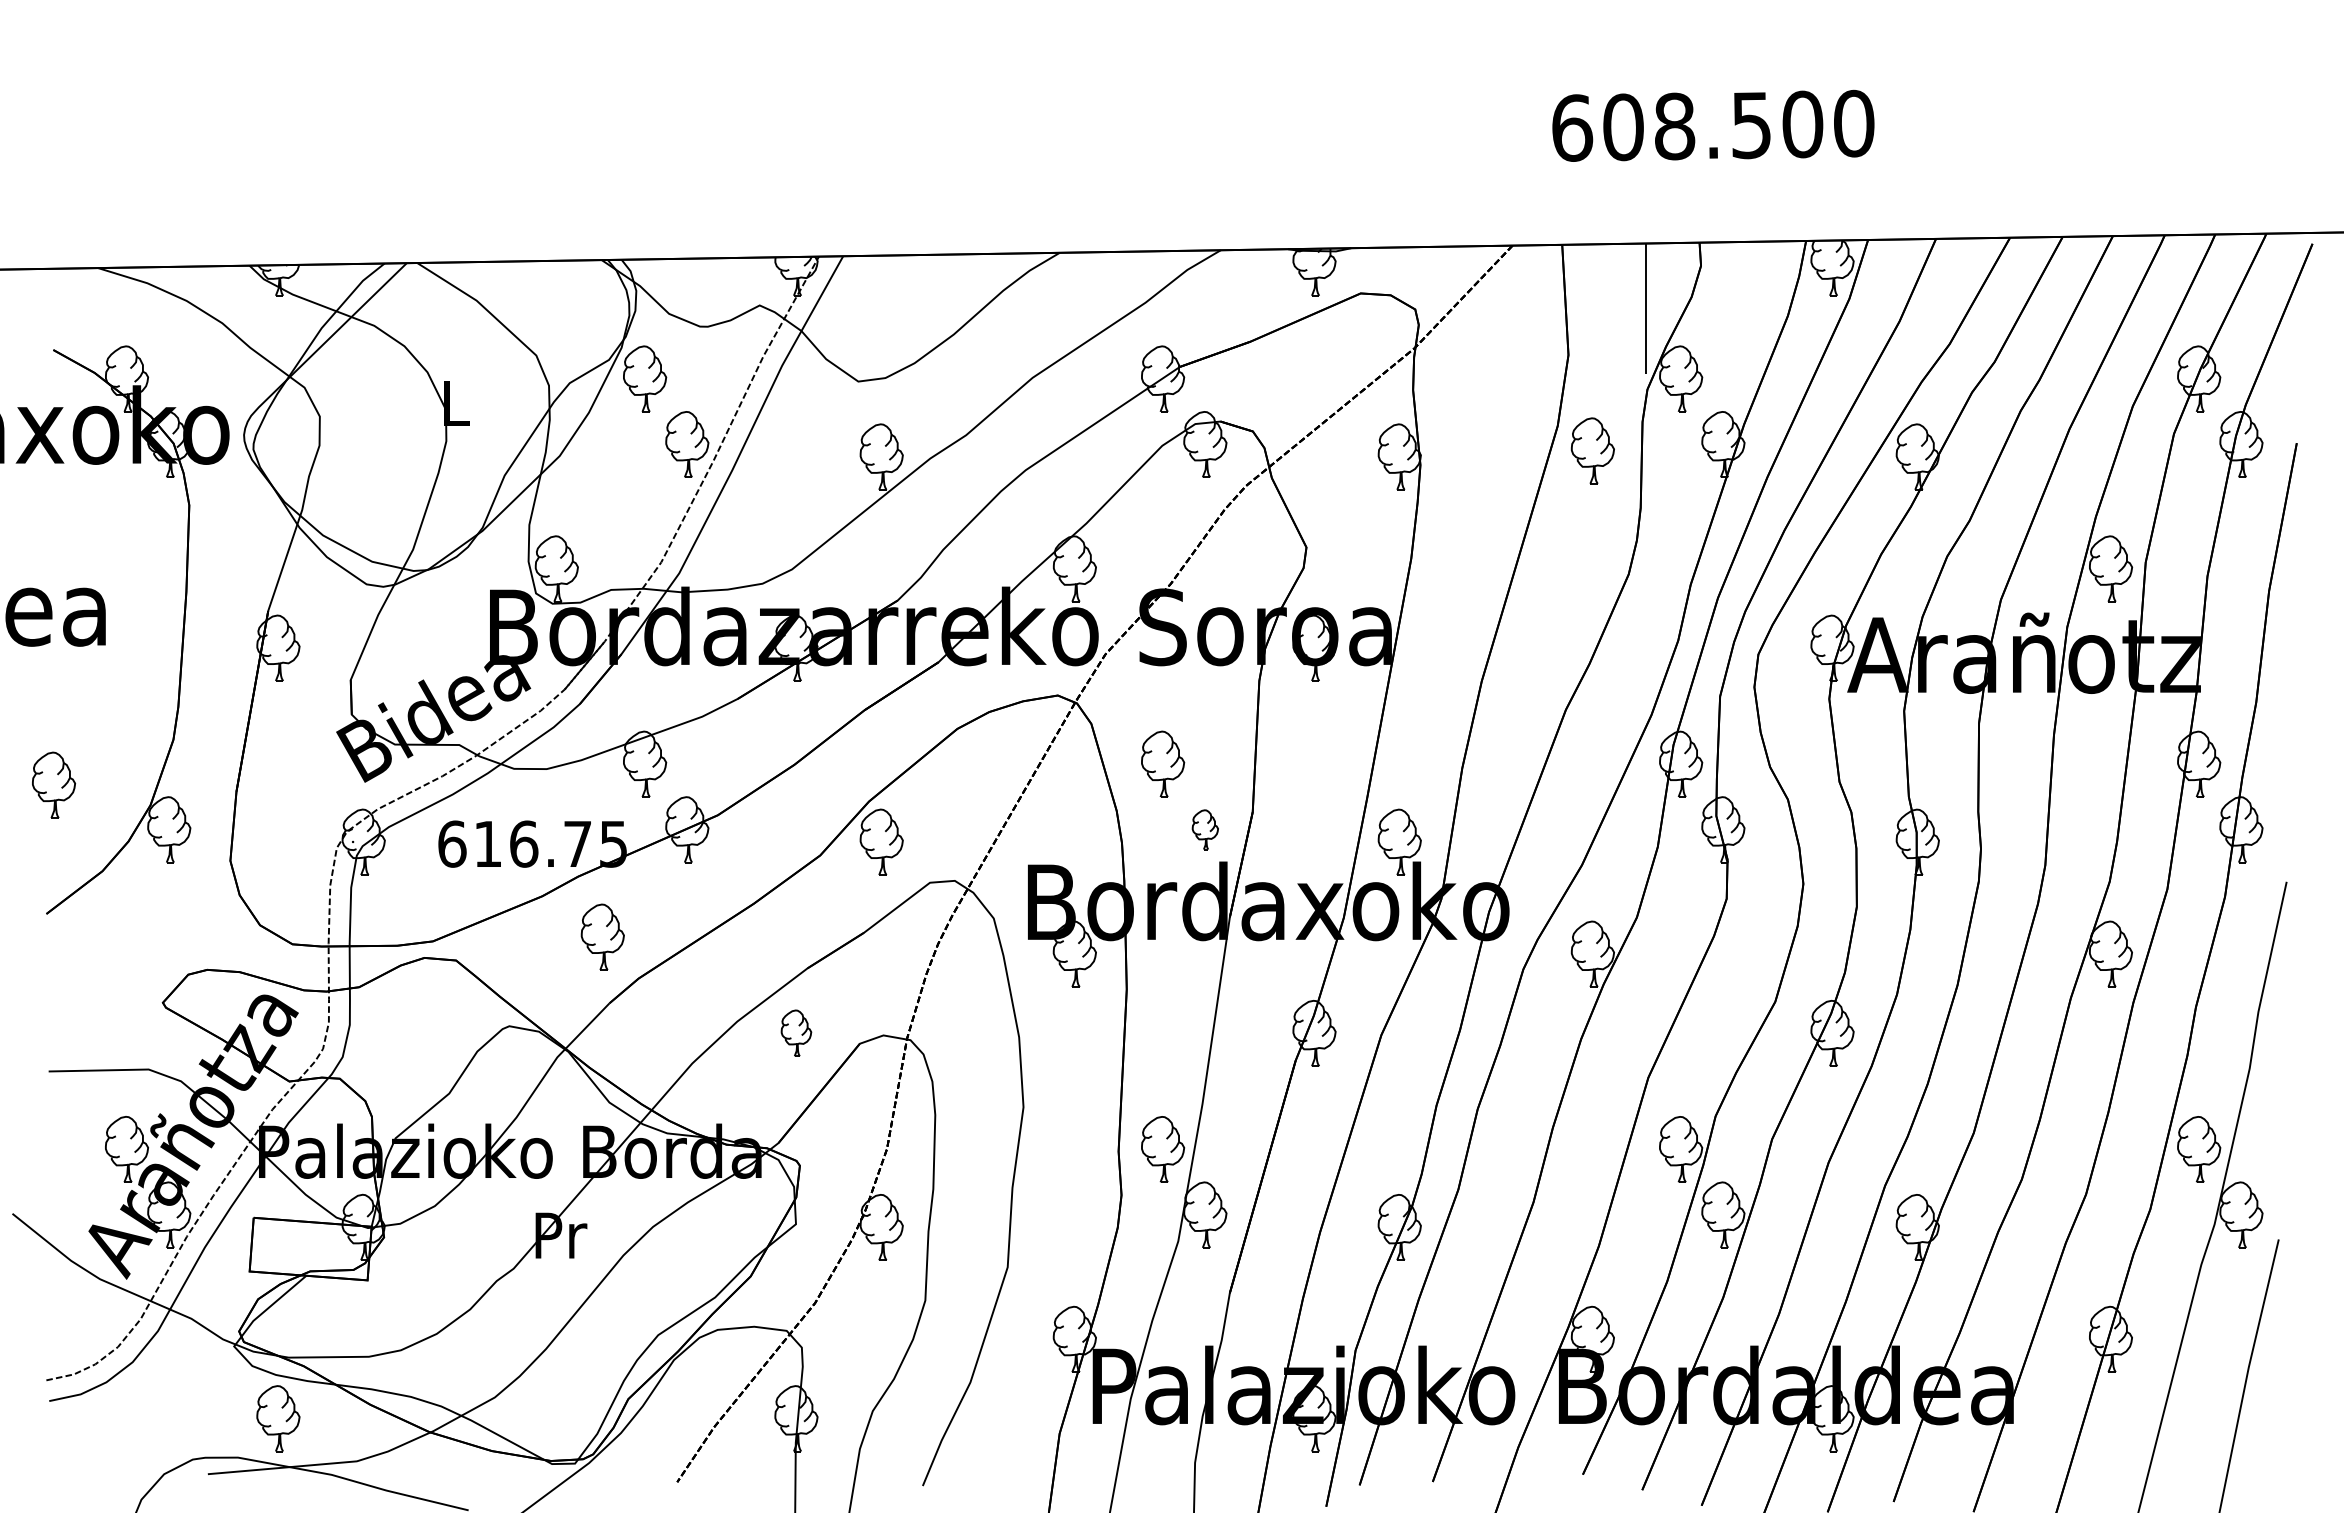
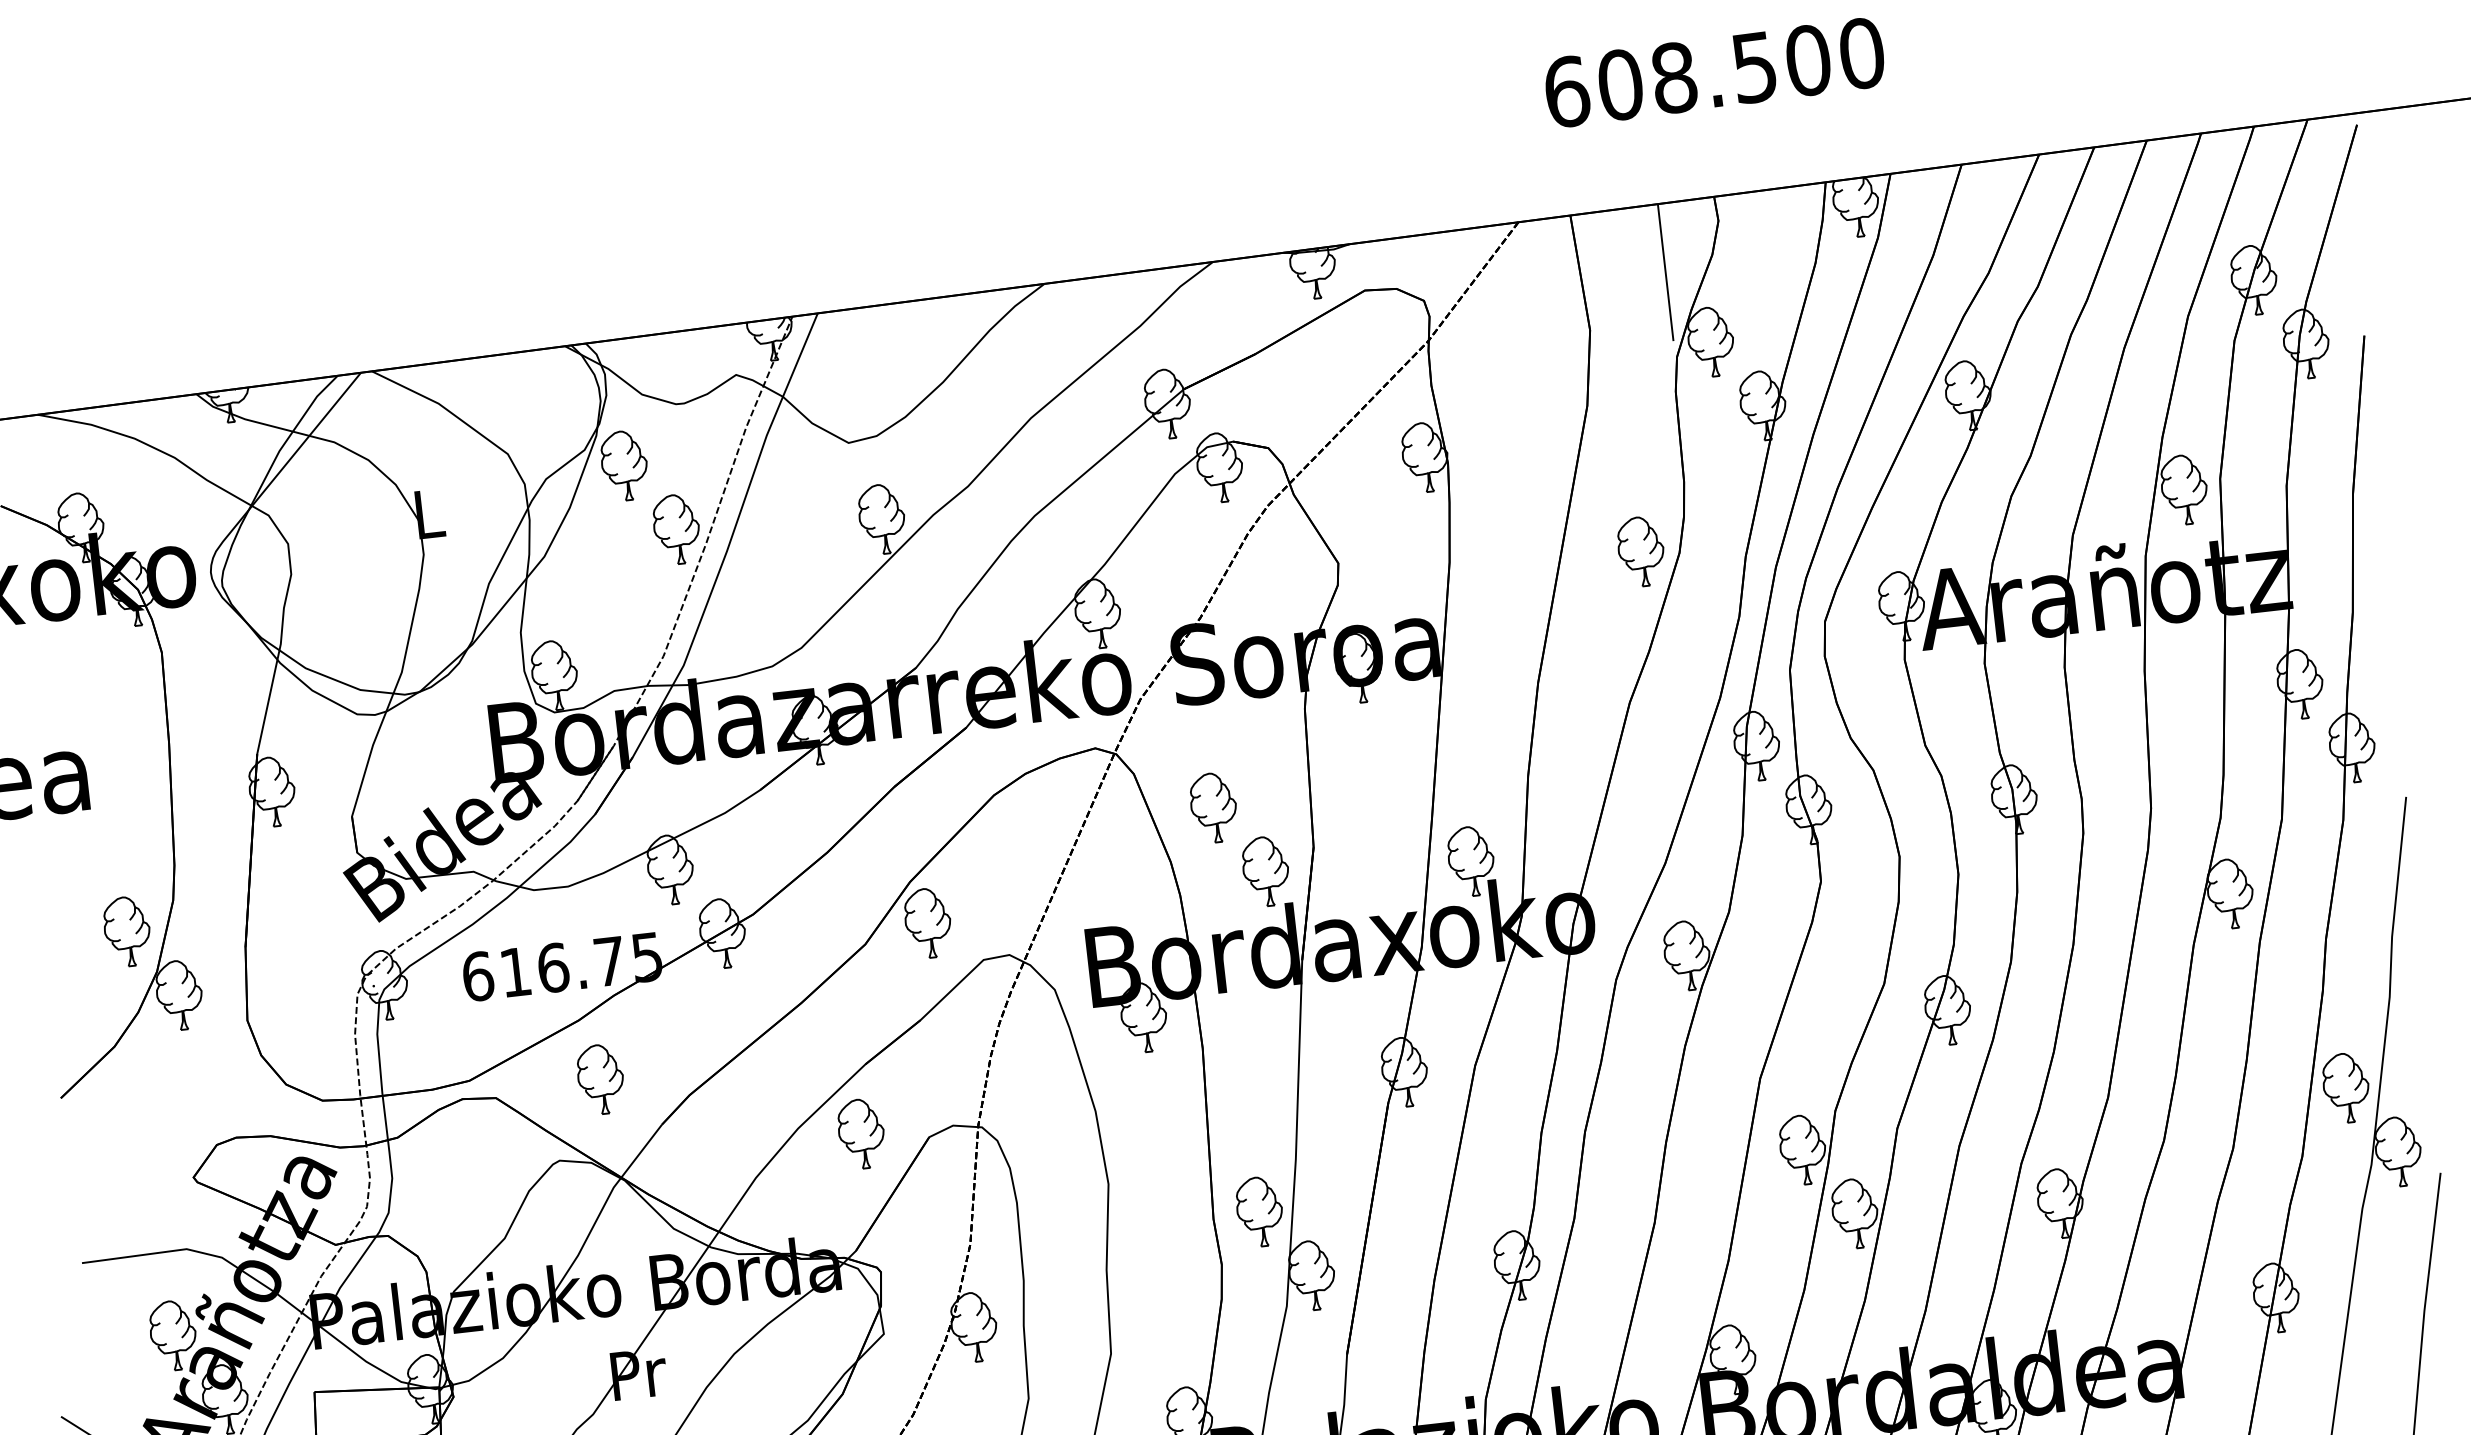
part: (1592, 450) -> (1640, 551), moved
part: (54, 784) -> (127, 930), moved
part: (1205, 829) -> (1266, 871), size x1.67
part: (602, 936) -> (600, 1078), moved
part: (796, 1032) -> (861, 1132), size x1.43

